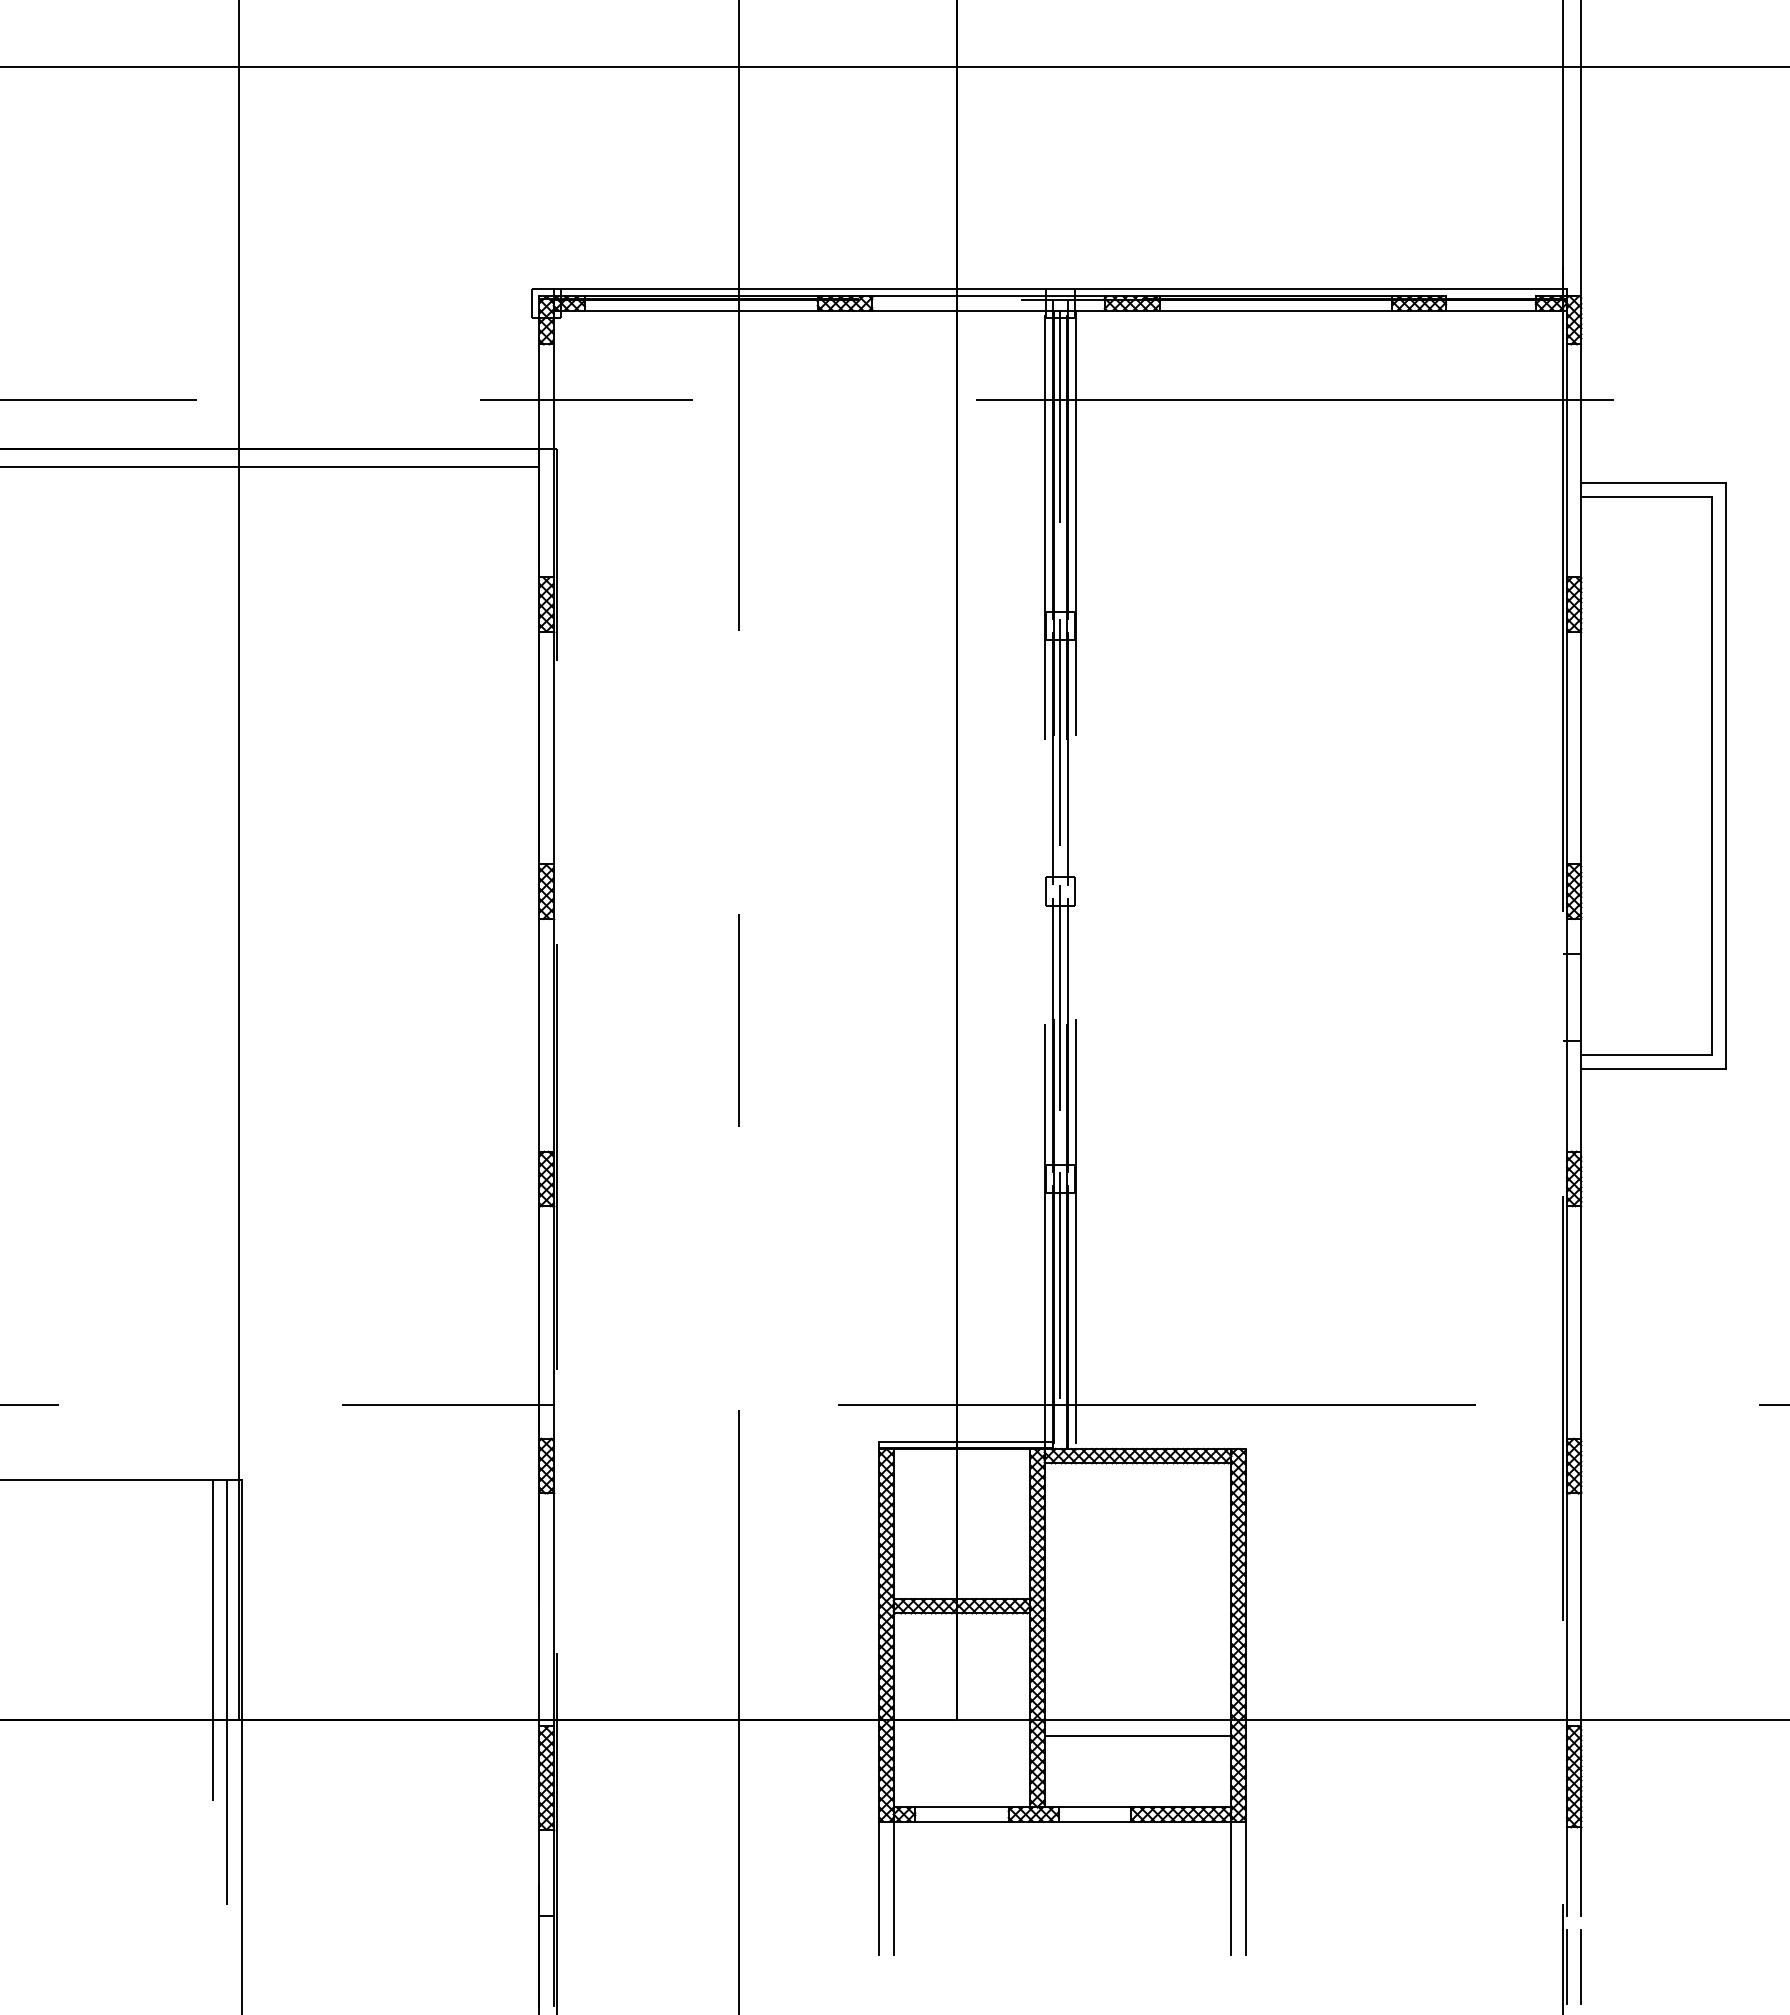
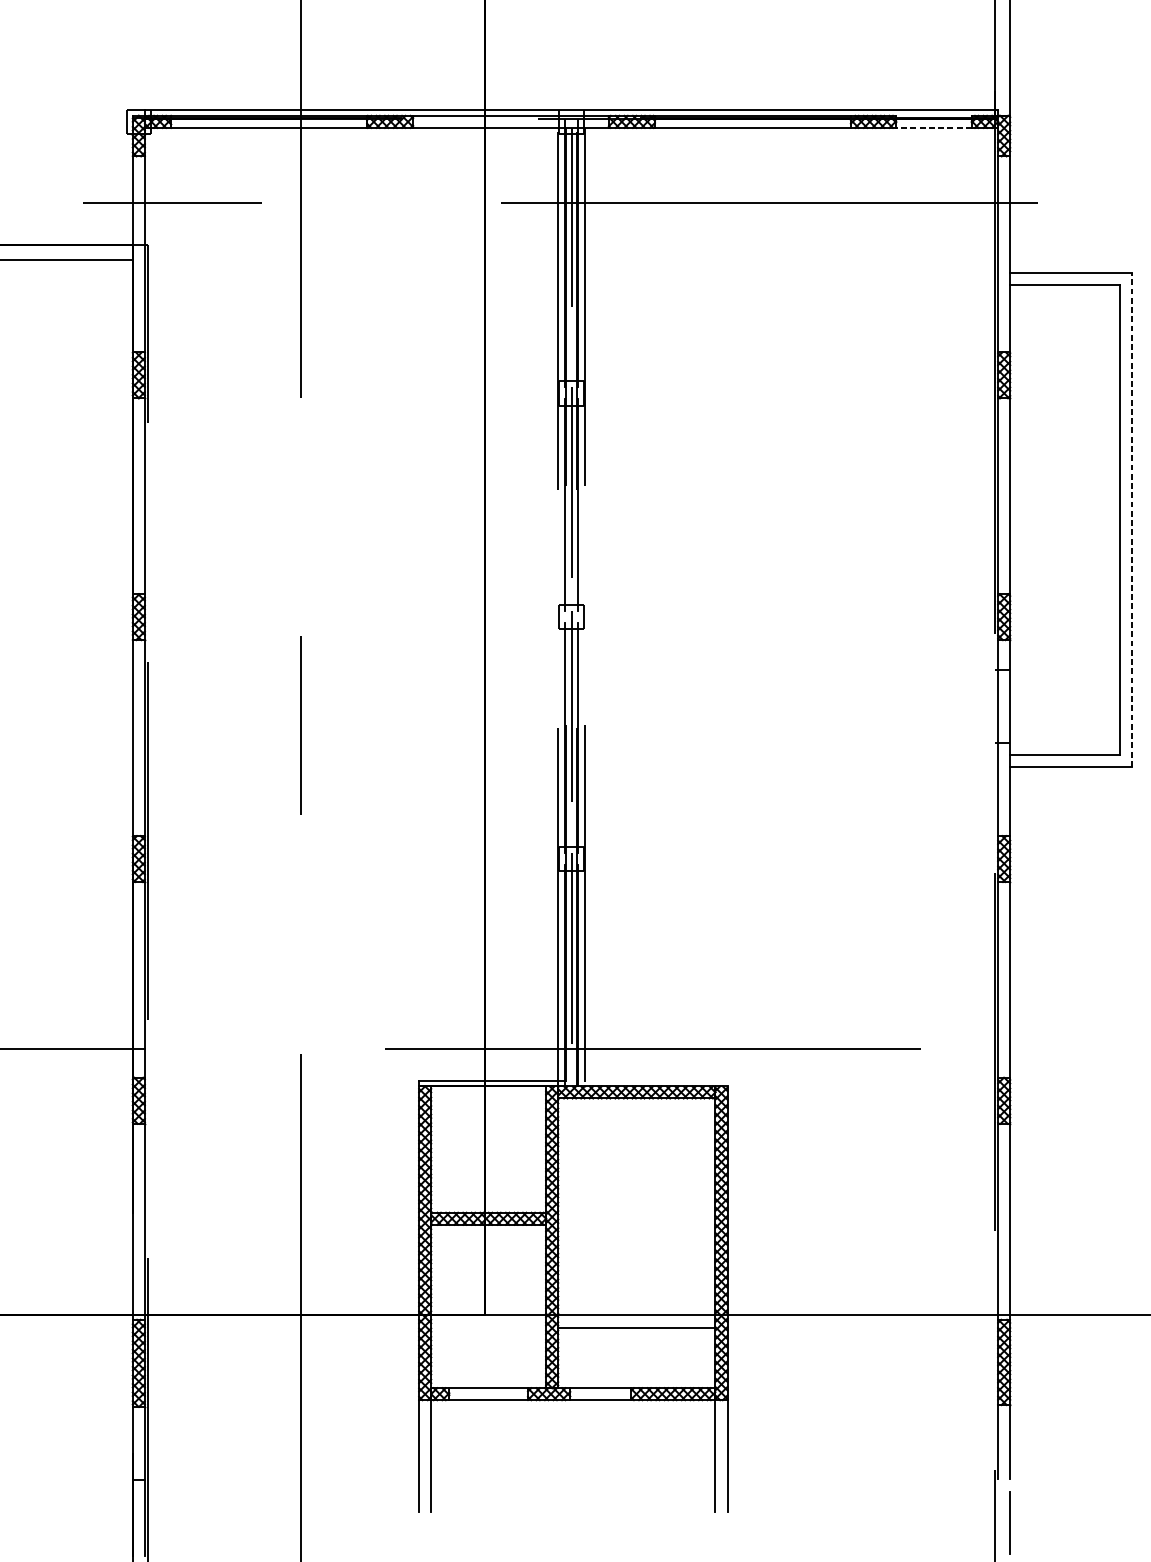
line: (1490, 310) -> (933, 127), solid -> dashed
line: (1726, 775) -> (1132, 519), solid -> dashed
line: (1567, 1967) -> (998, 1522), removed

